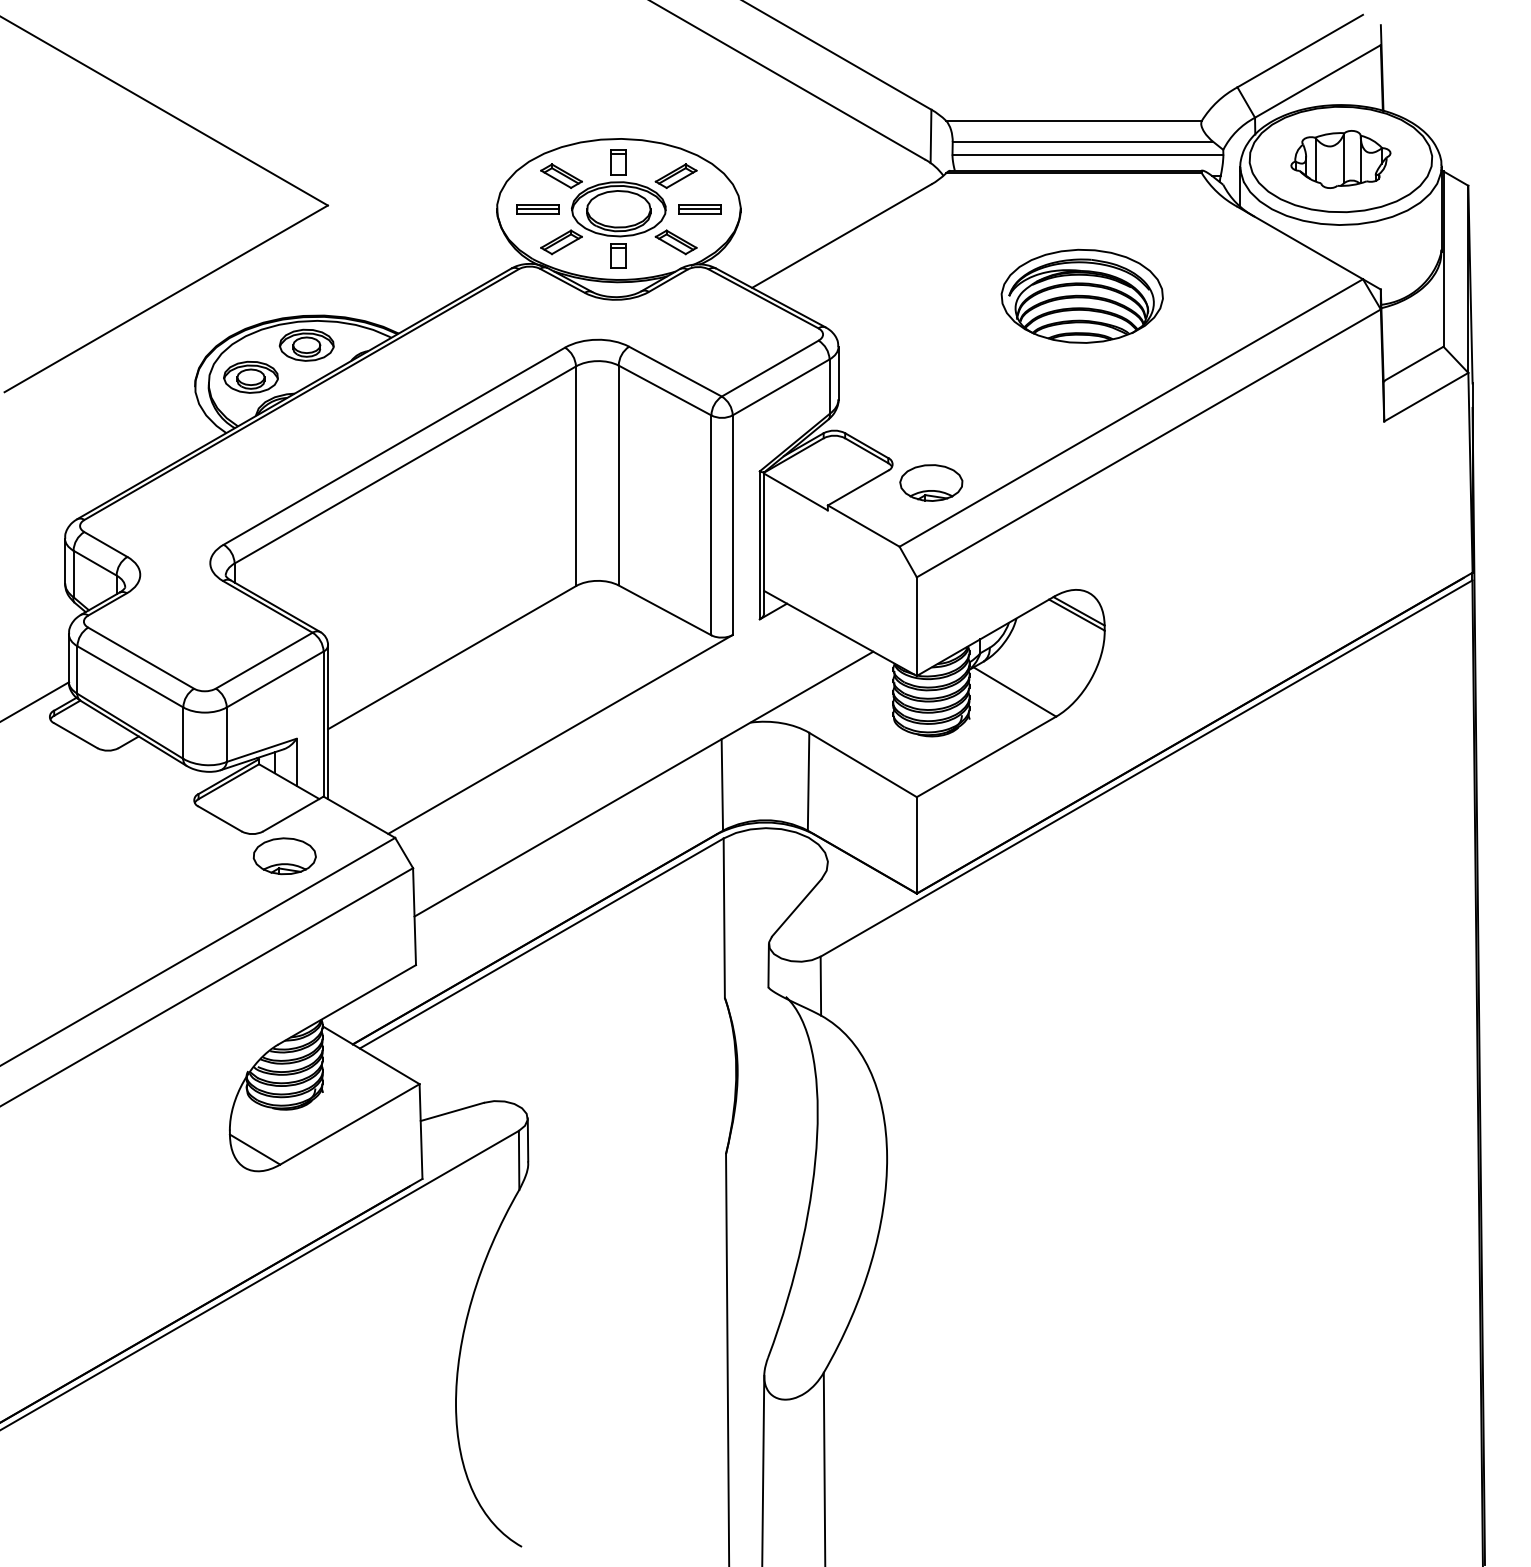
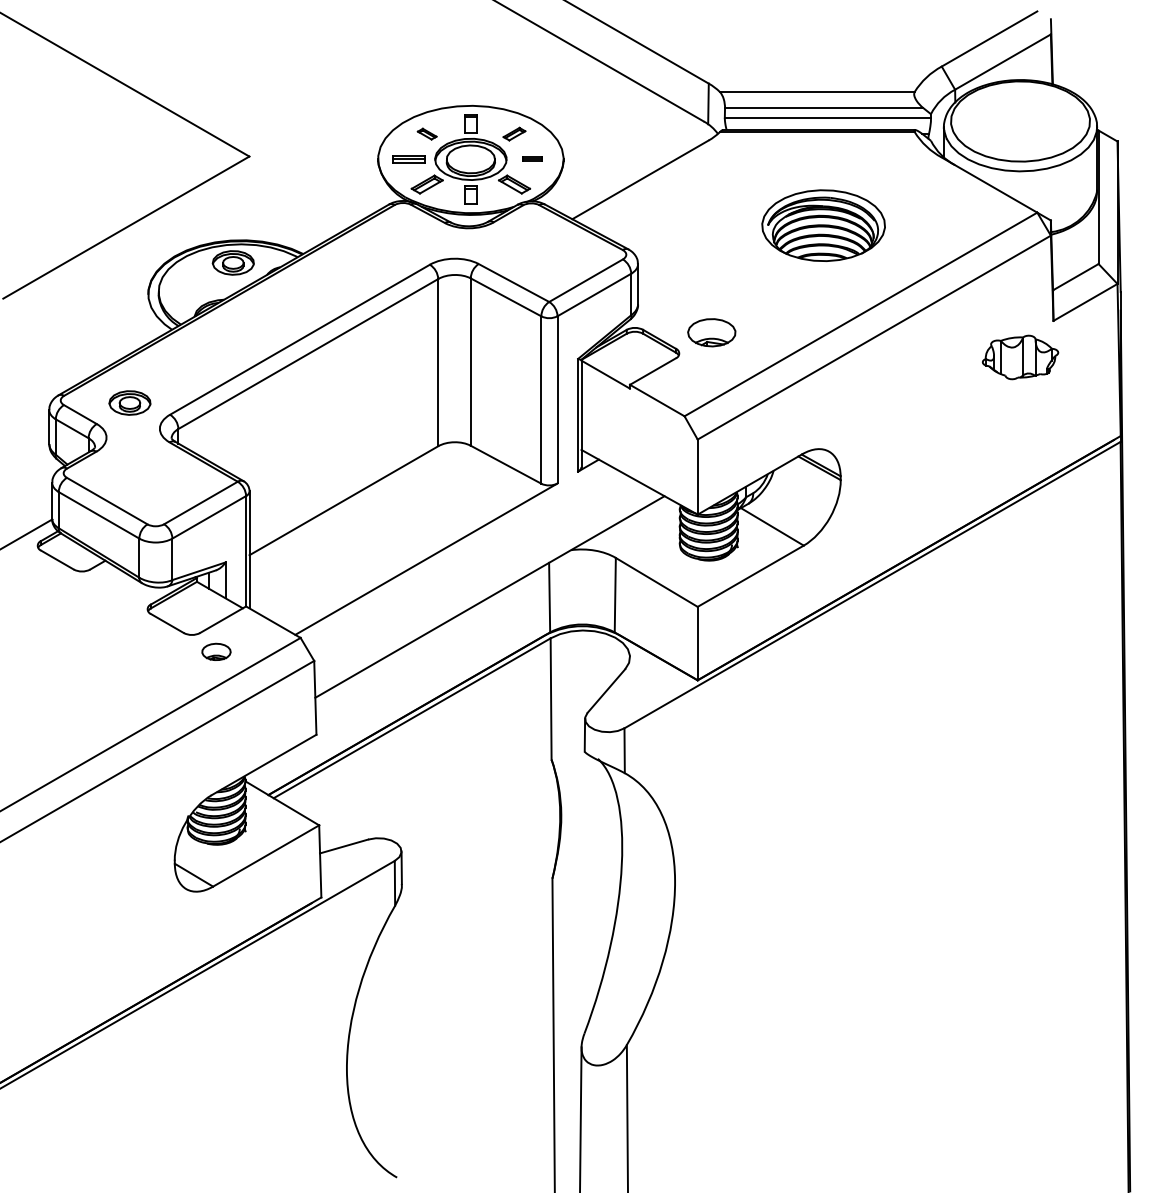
part: (1340, 159) -> (1020, 357), moved
part: (561, 175) -> (427, 133), size x0.6
part: (675, 175) -> (513, 133), size x0.7
part: (699, 209) -> (532, 159), size x0.6
part: (250, 376) -> (129, 402), moved
part: (931, 482) -> (711, 332), moved
part: (284, 856) -> (216, 652), size x0.6

